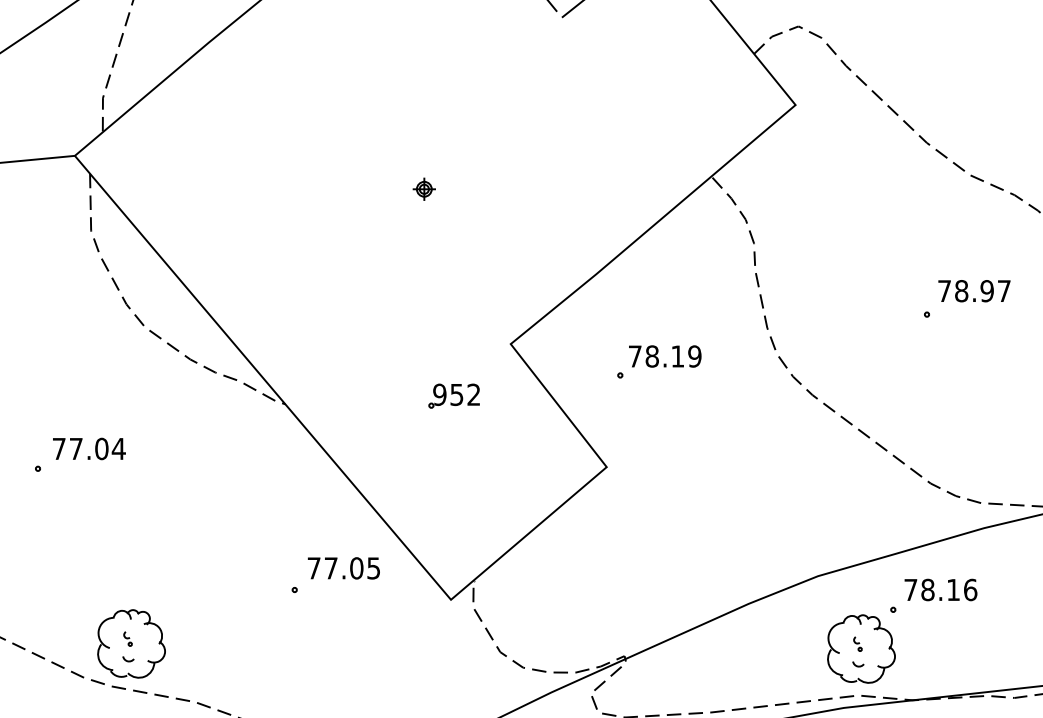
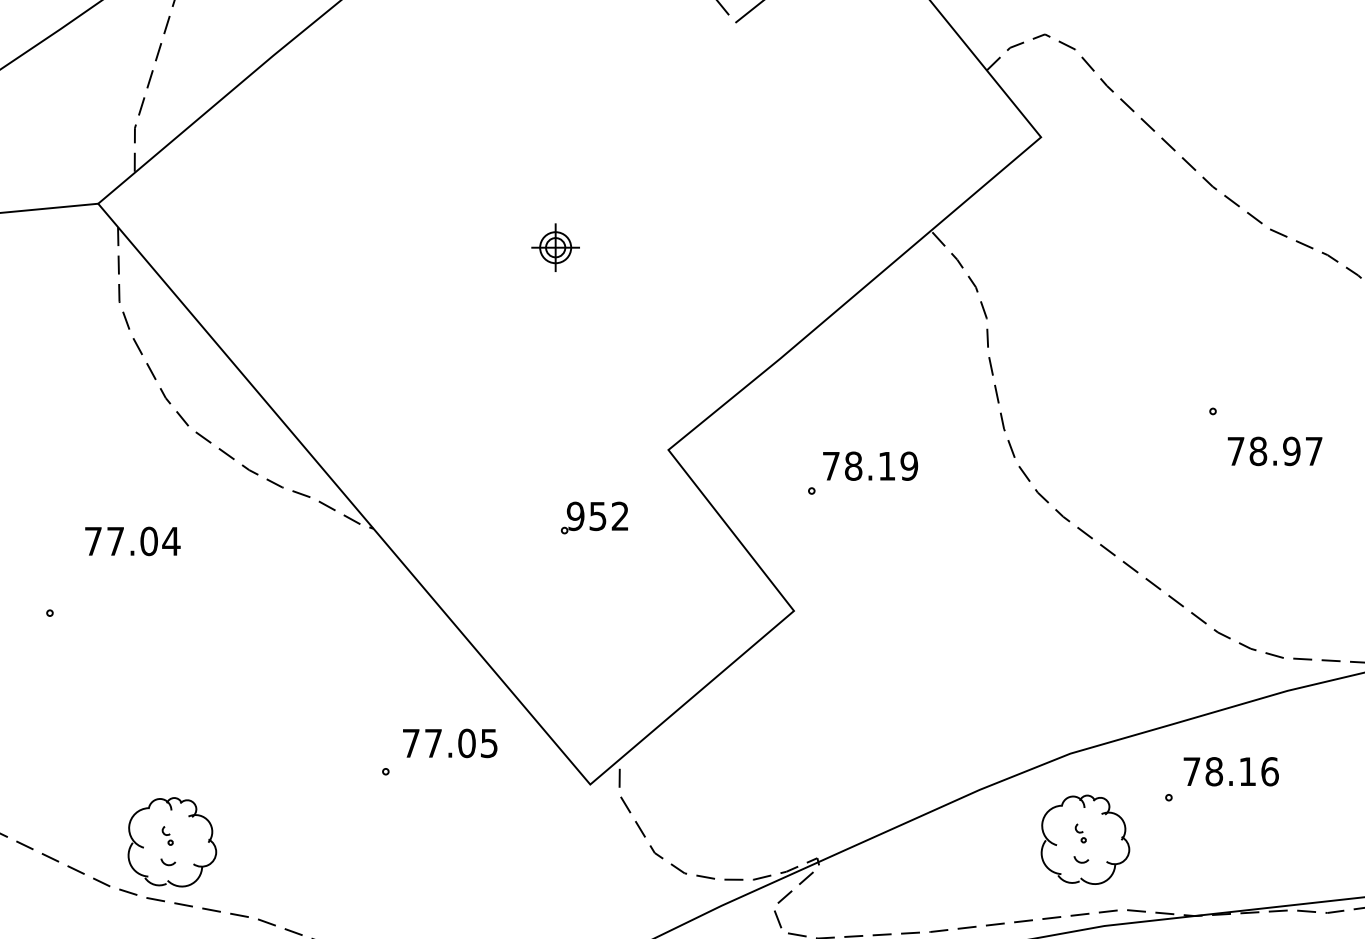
part: (423, 188) -> (554, 246), size x1.6
text: (974, 291) -> (1275, 451), moved
text: (89, 448) -> (133, 540), moved
part: (861, 648) -> (1085, 839), moved

